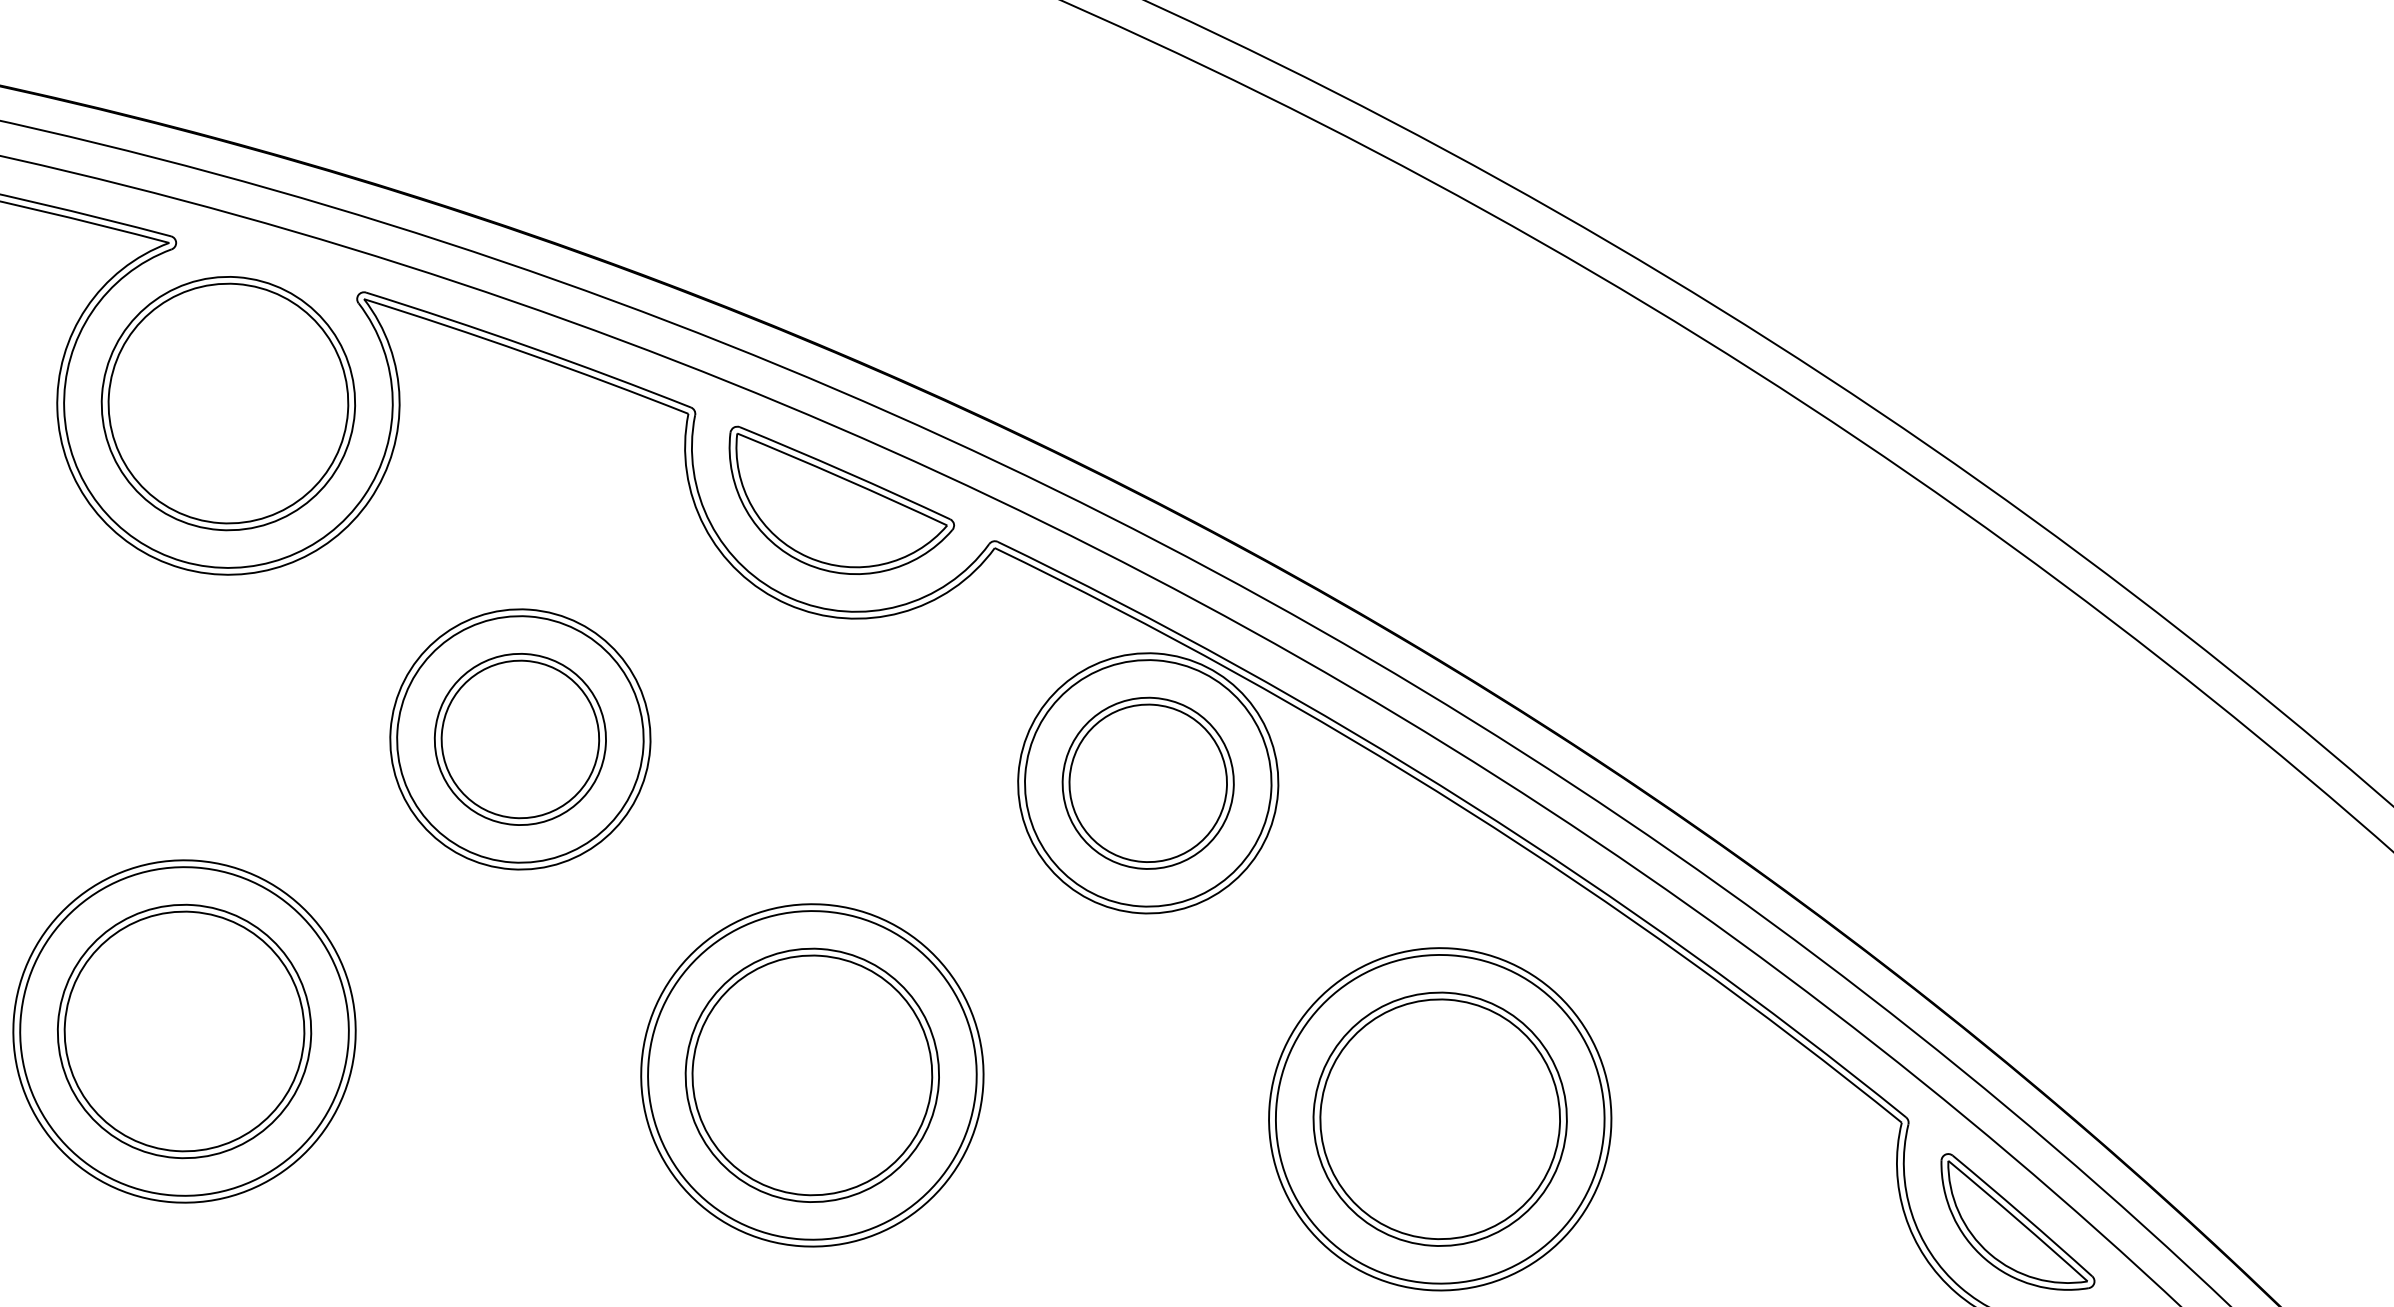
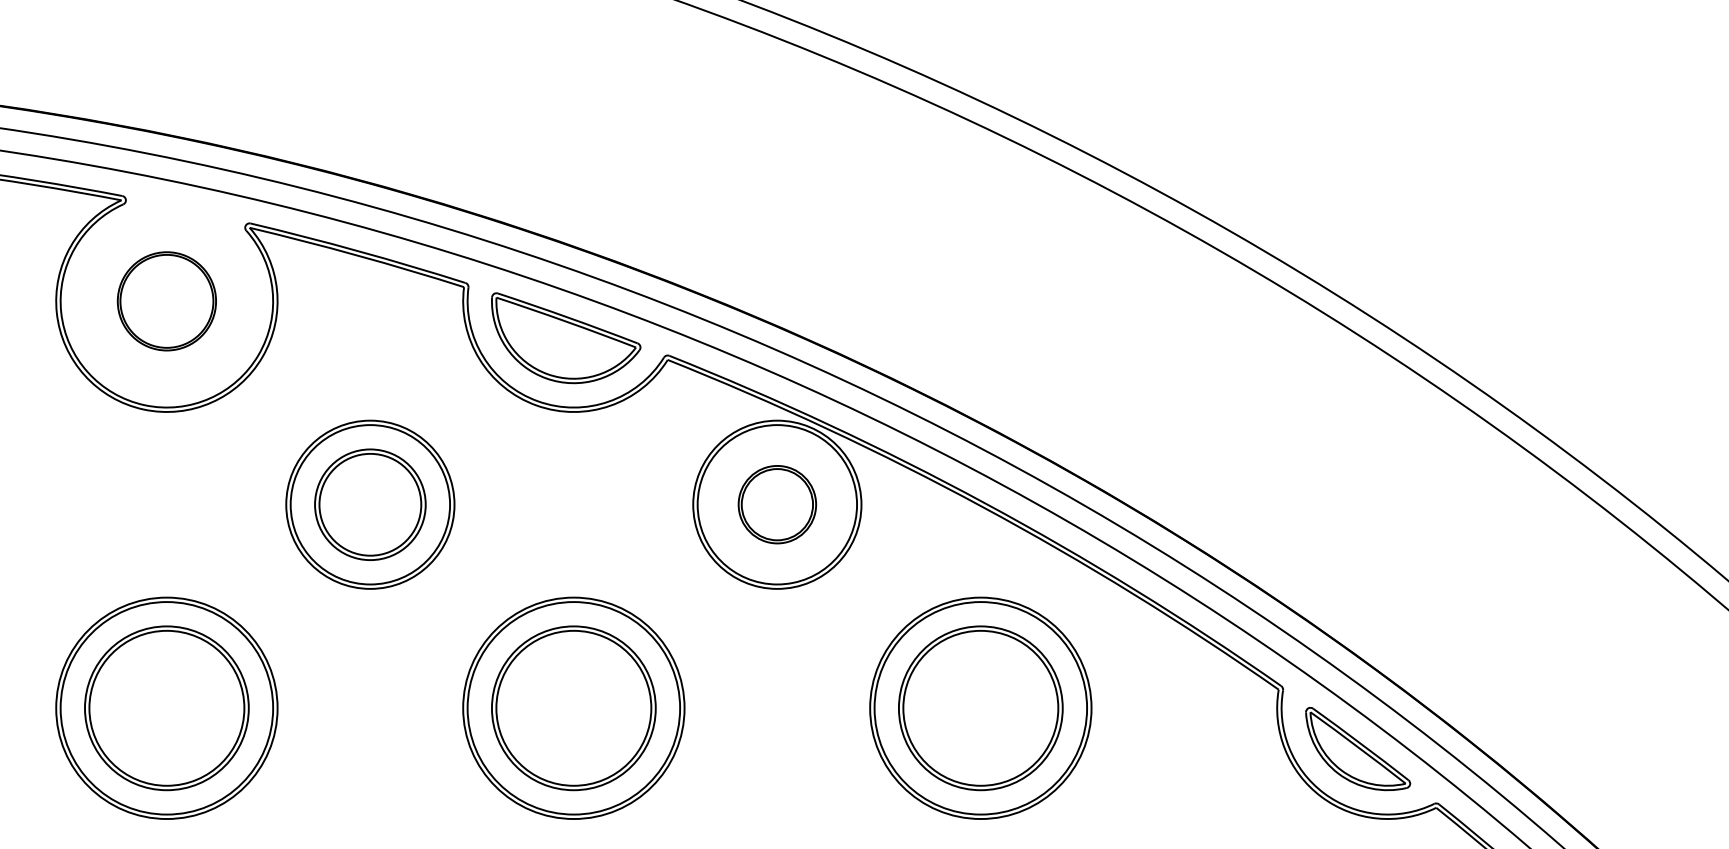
part: (227, 403) -> (166, 301), size x0.6
part: (1148, 782) -> (777, 504), size x0.7

